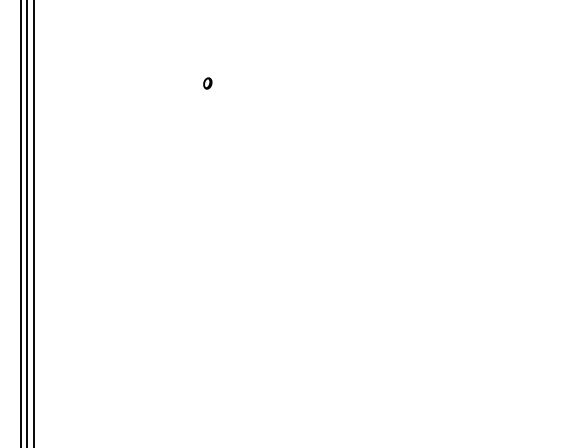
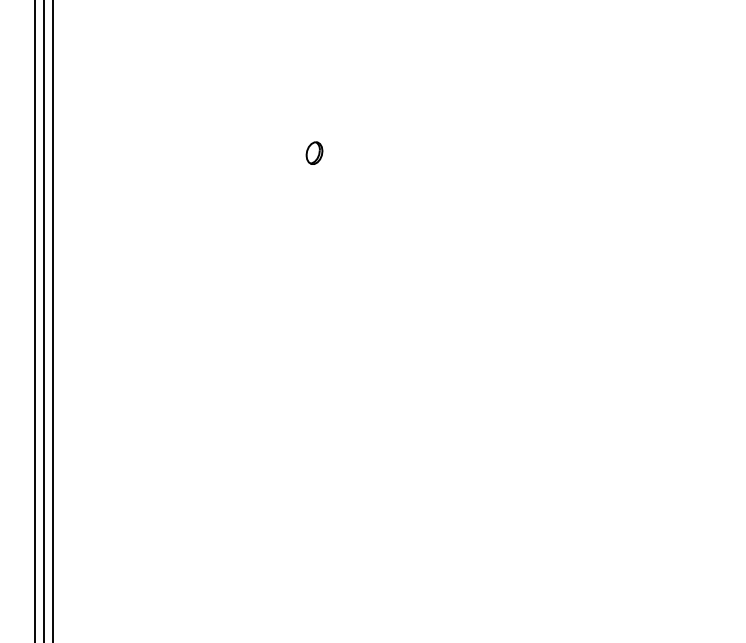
part: (207, 83) -> (314, 153), size x1.4

